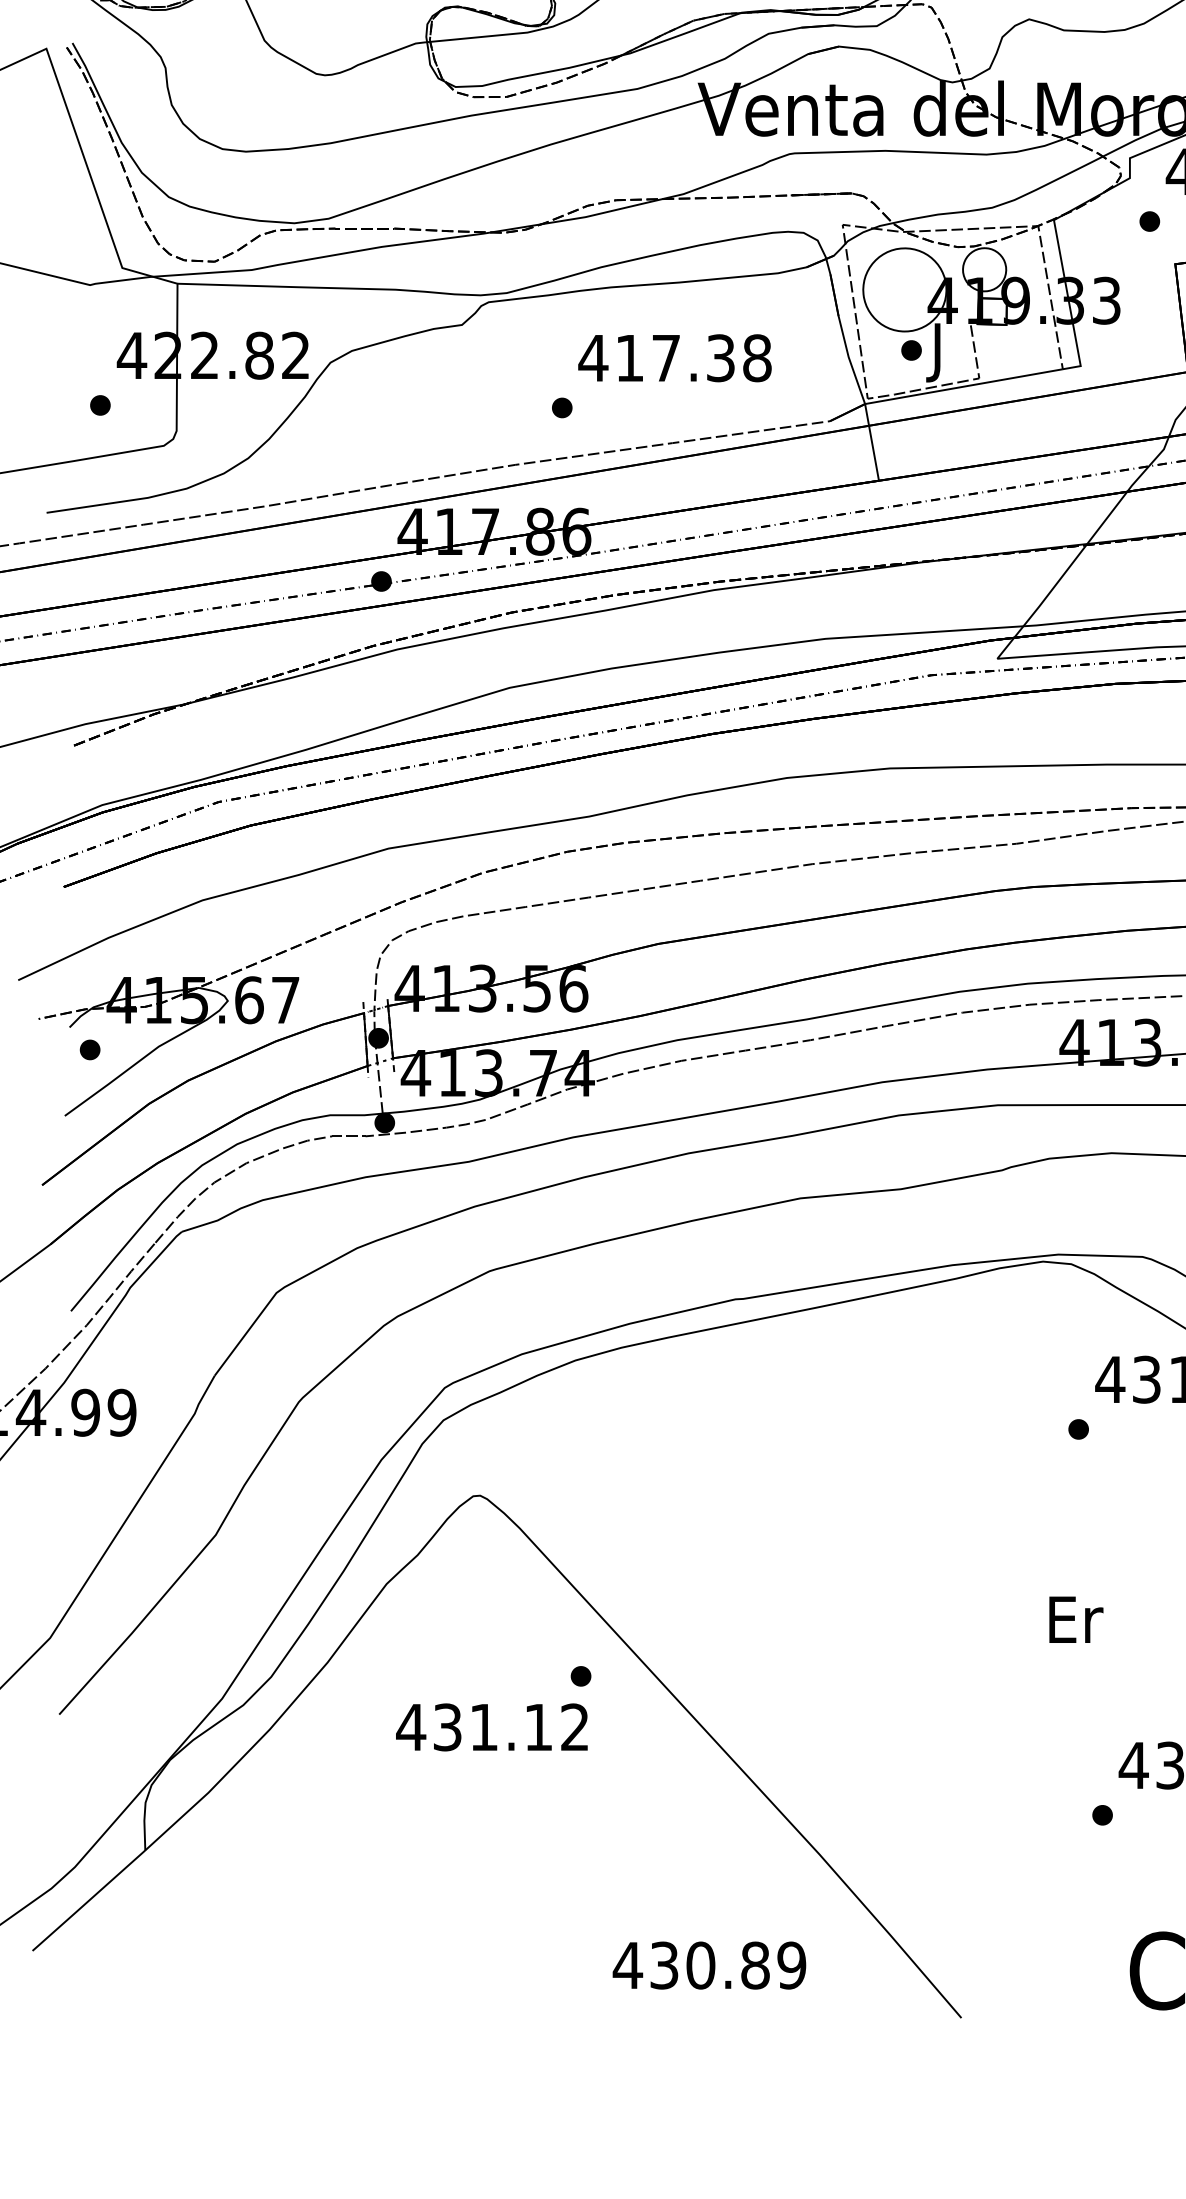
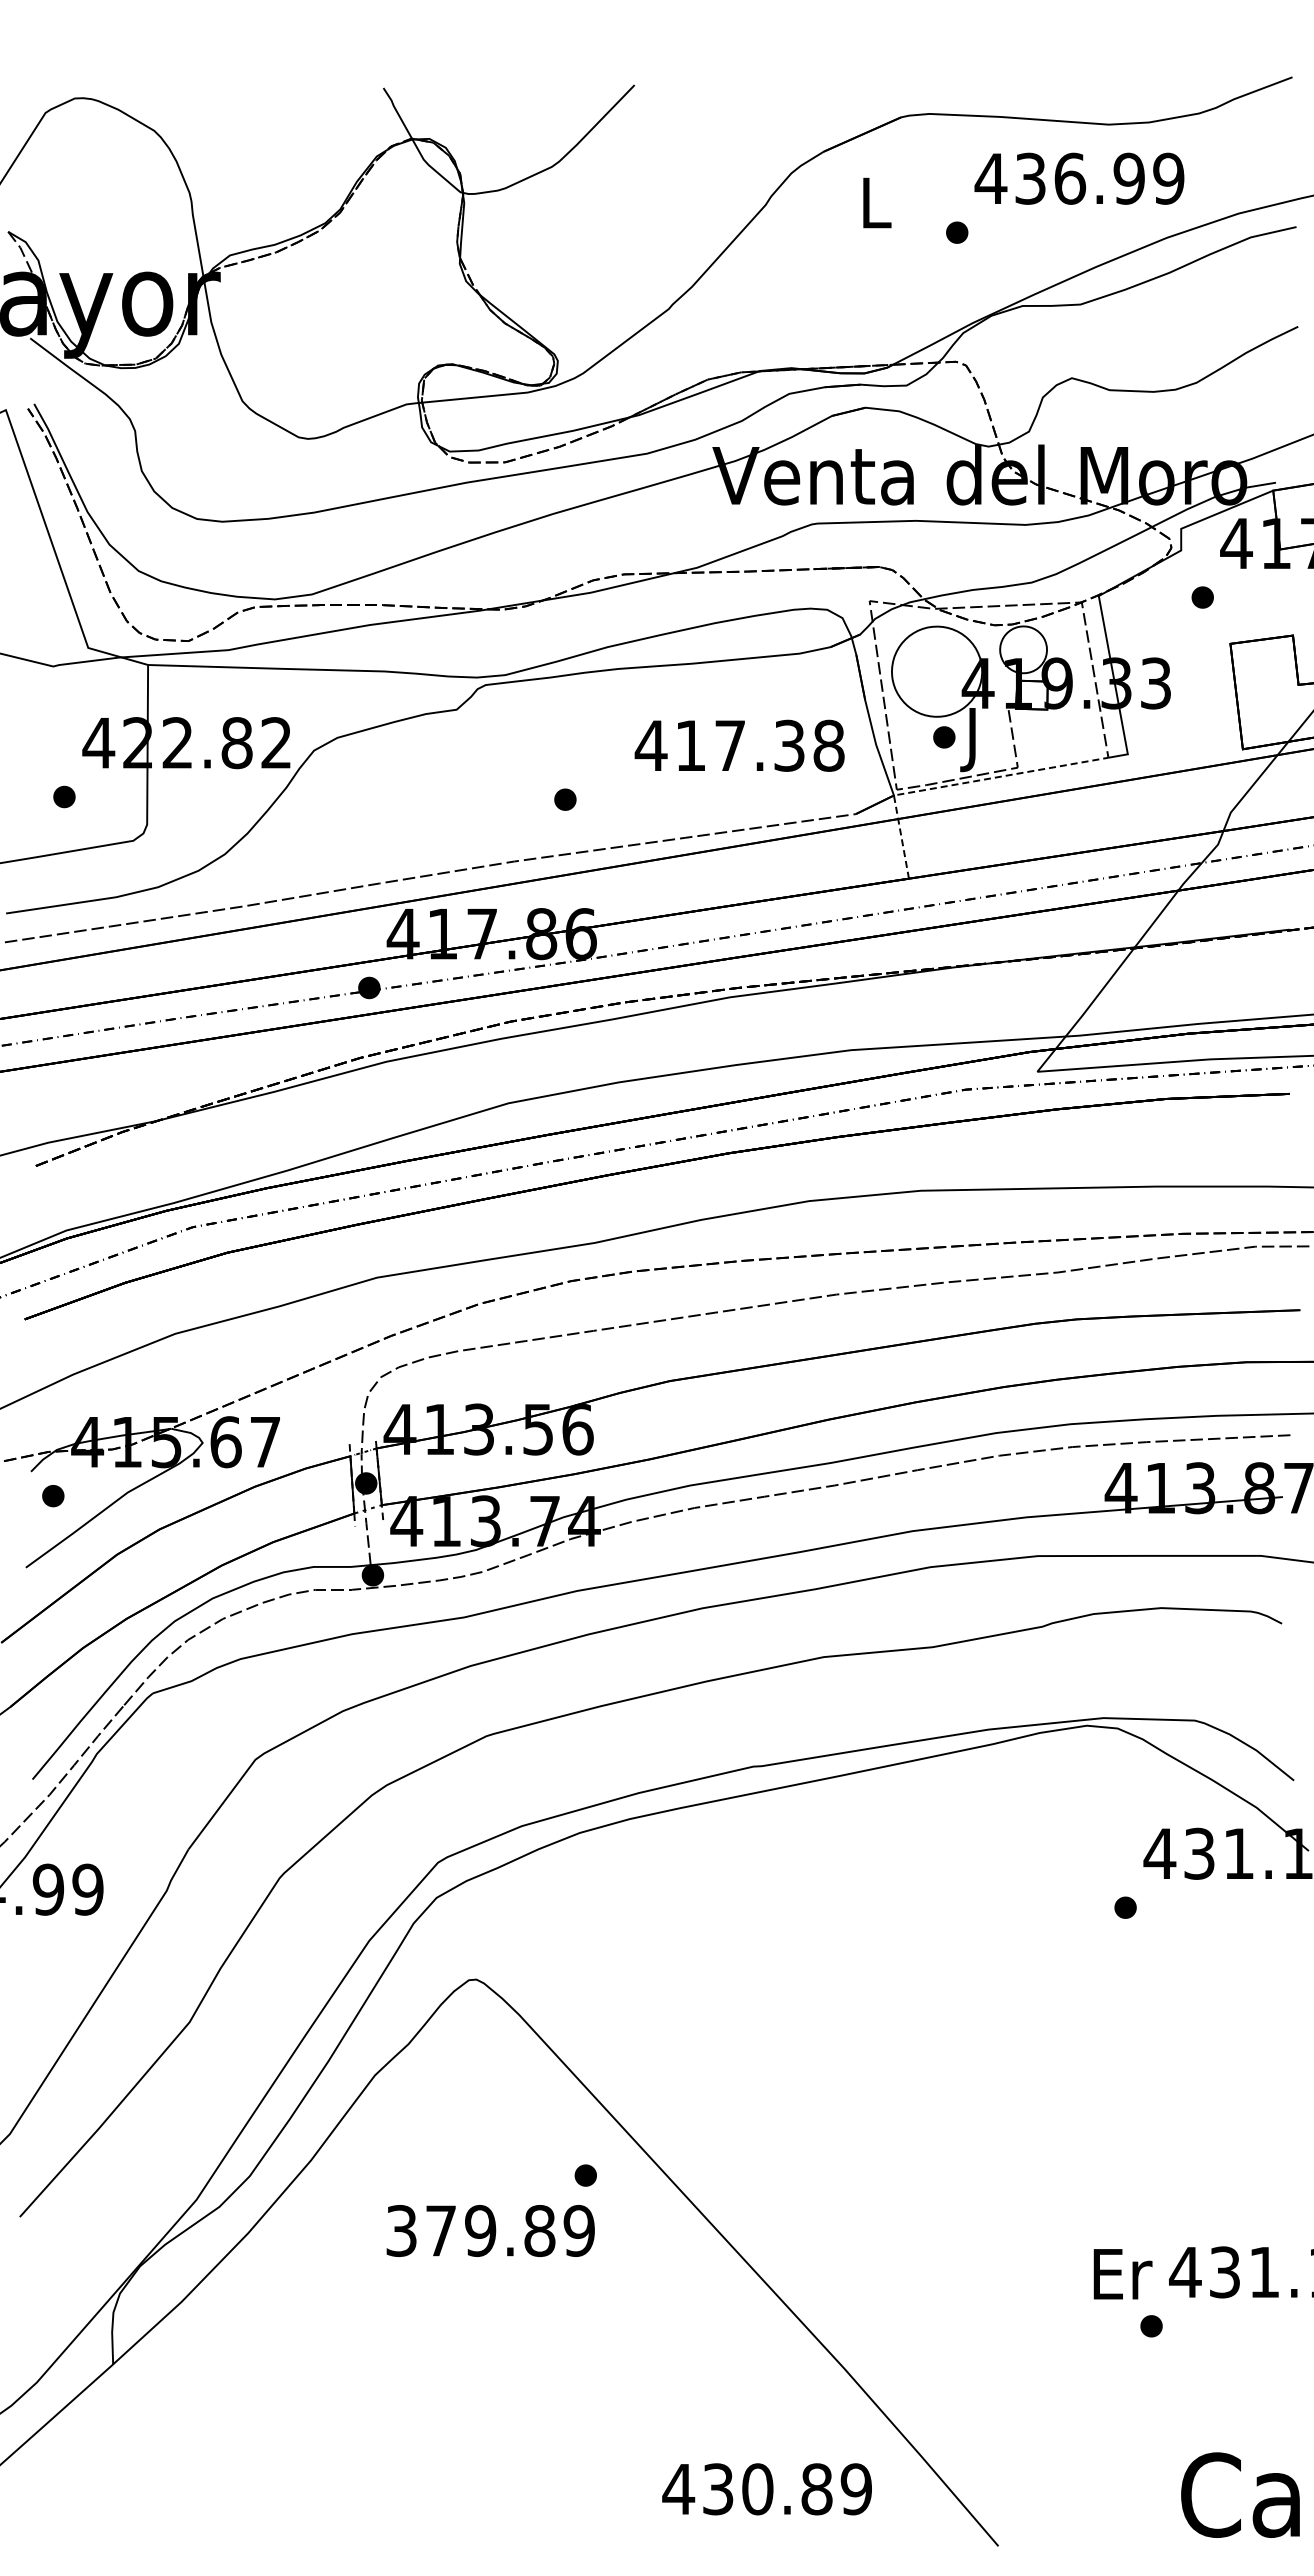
text: (674, 357) -> (739, 745), moved
line: (924, 393) -> (958, 784), solid -> dashed
text: (1075, 1620) -> (1122, 2274), moved
text: (492, 1727) -> (489, 2231), 431.12 -> 379.89
text: (708, 1965) -> (766, 2489), moved

